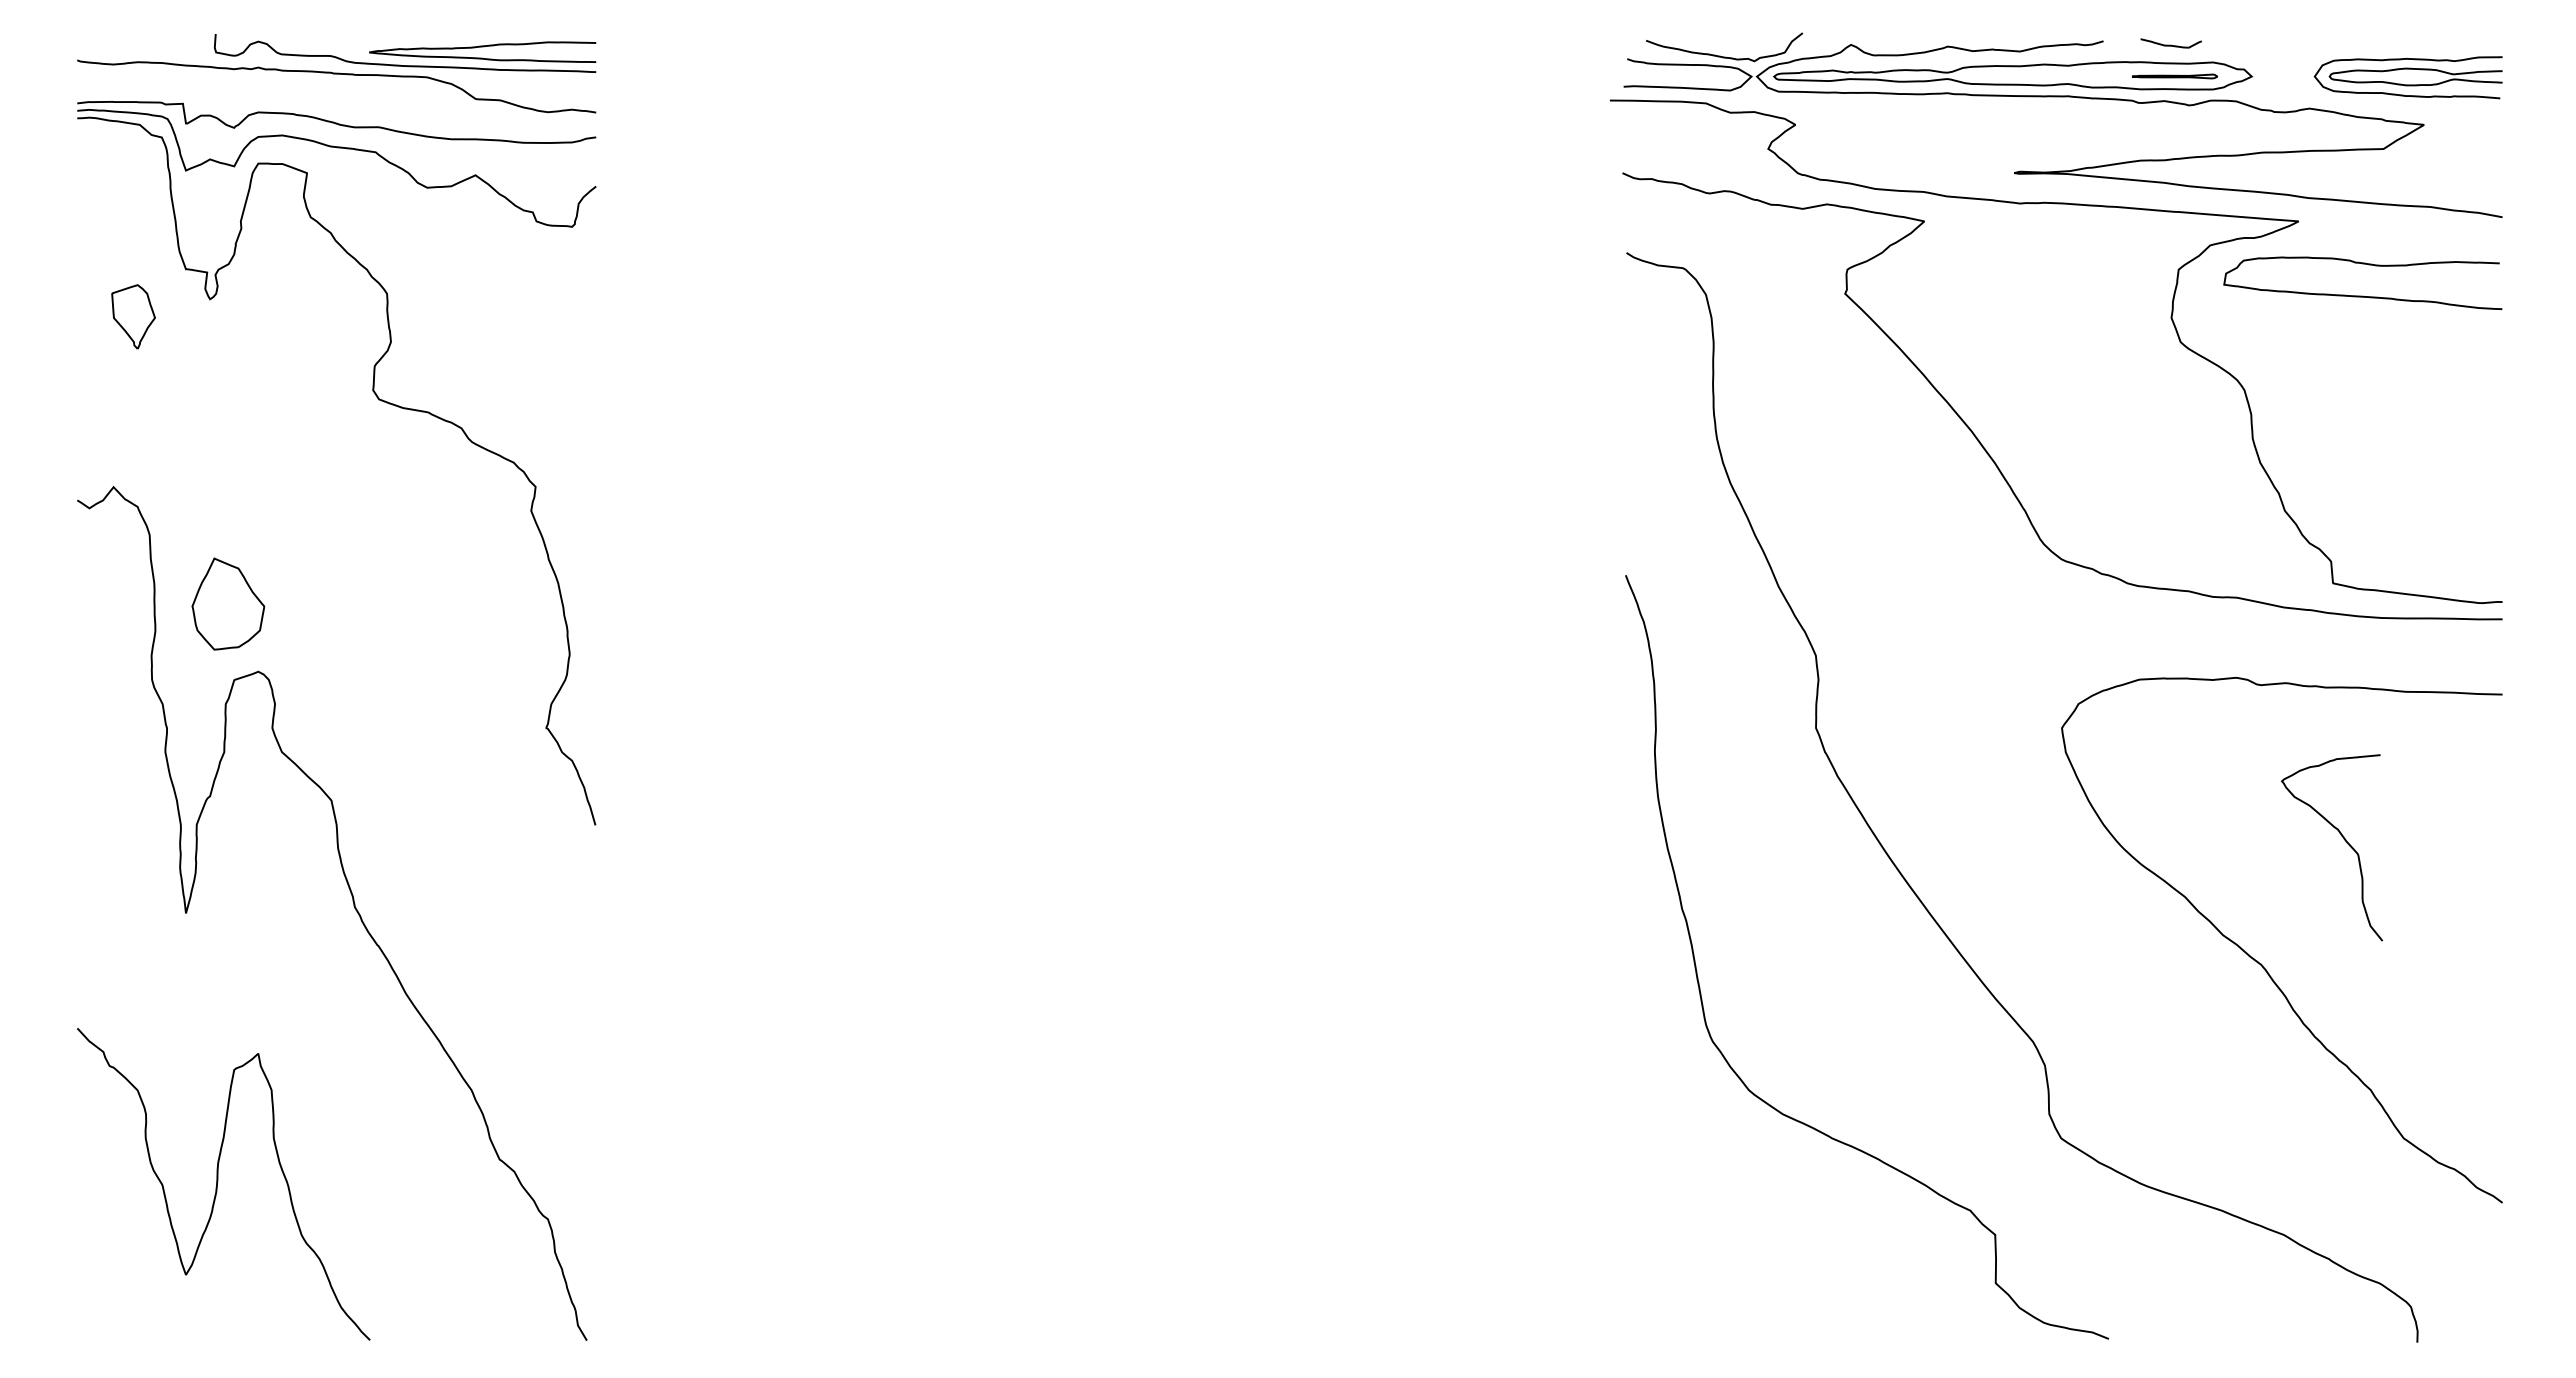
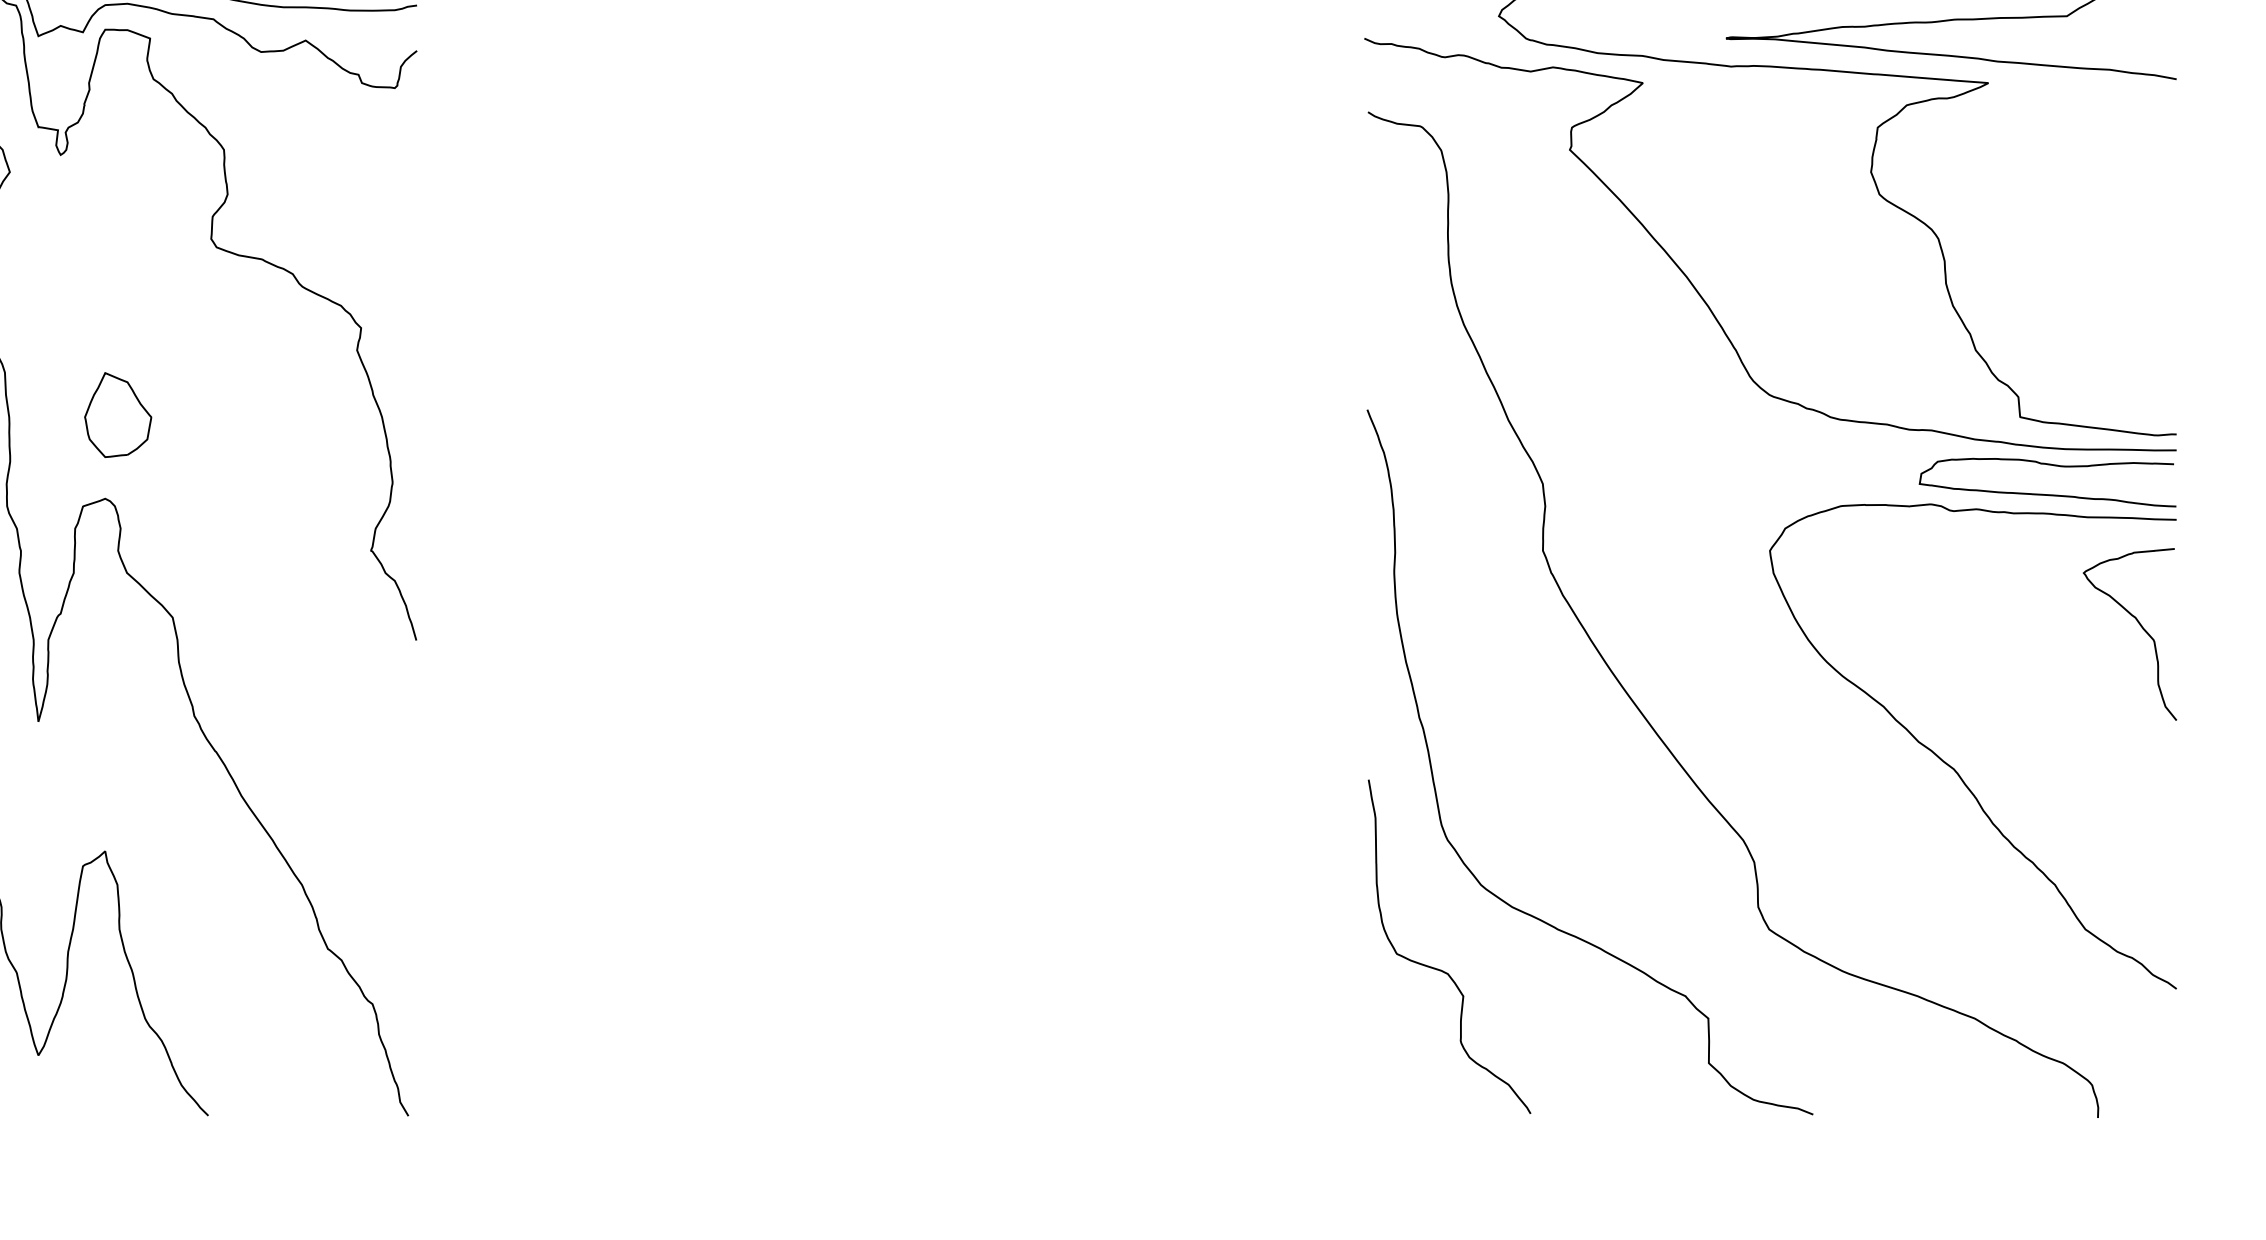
curve: (2362, 295) -> (2047, 493), moved
part: (228, 603) -> (118, 414), moved
curve: (2343, 839) -> (2140, 626), moved
curve: (1707, 1182) -> (1442, 970), added

